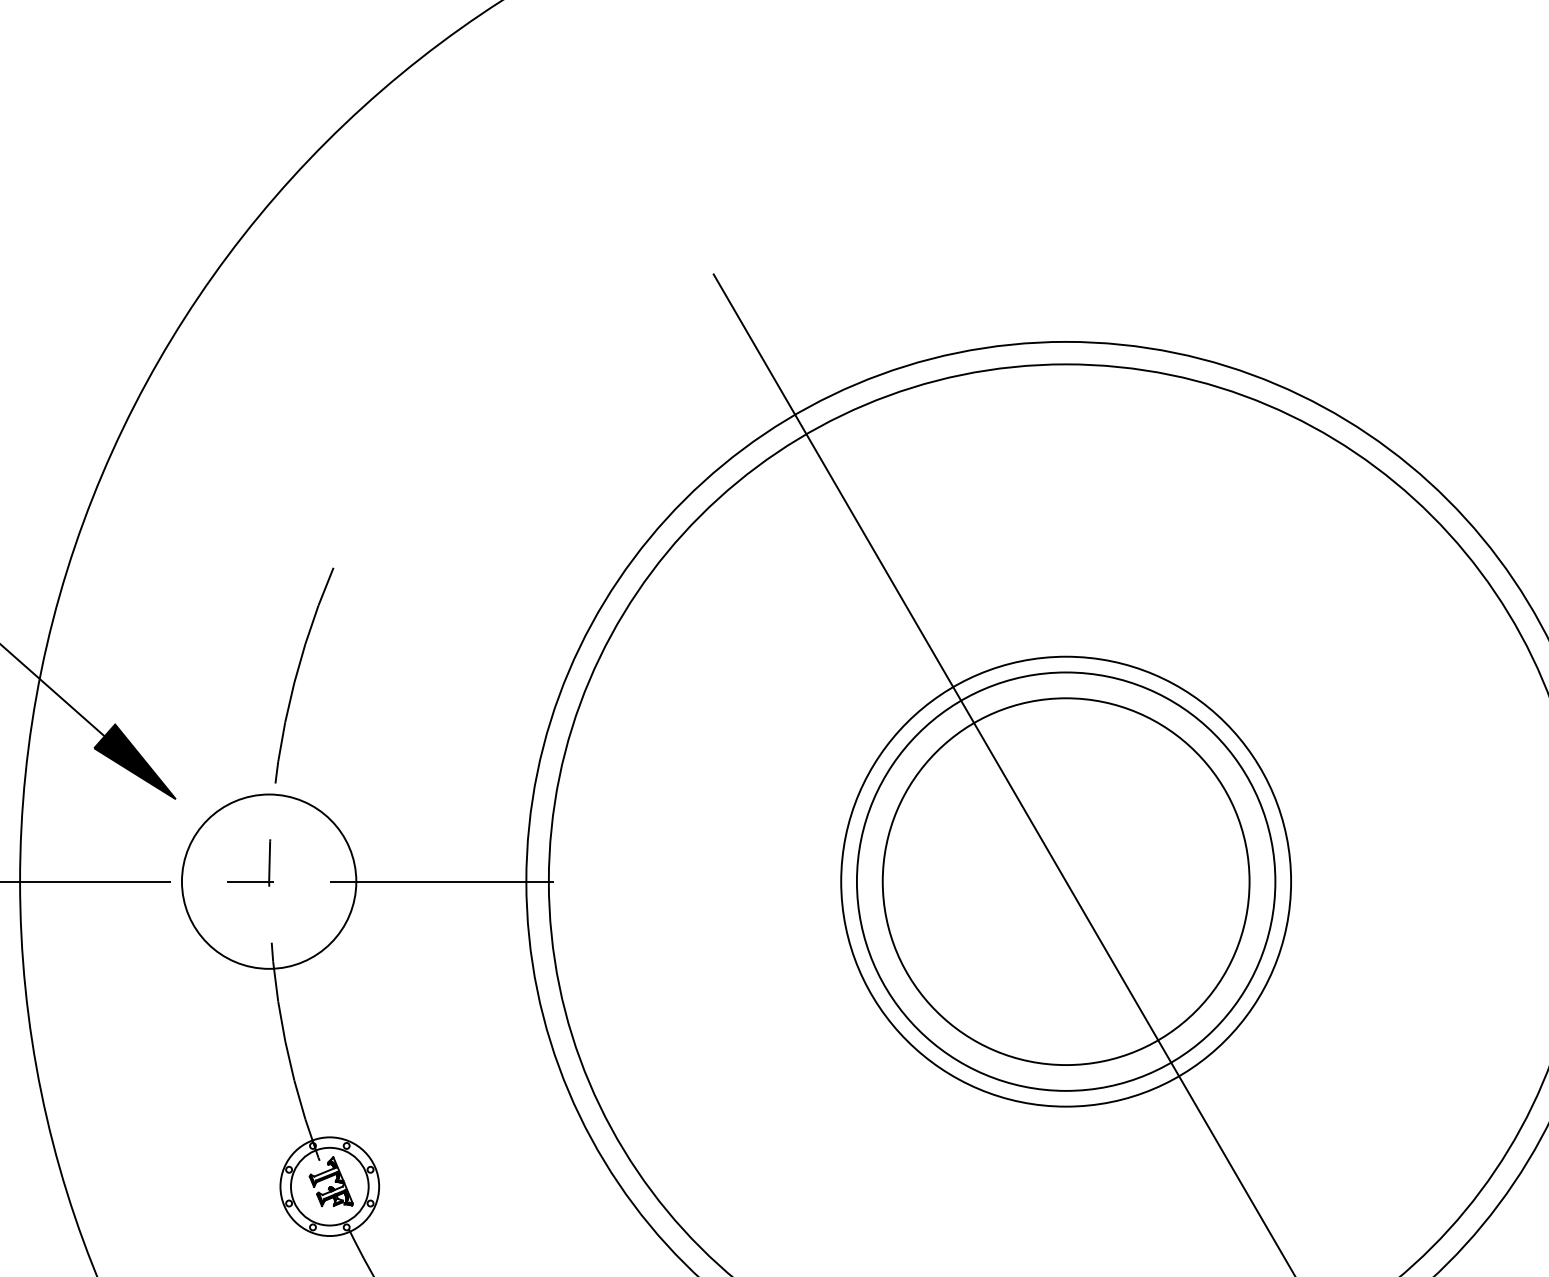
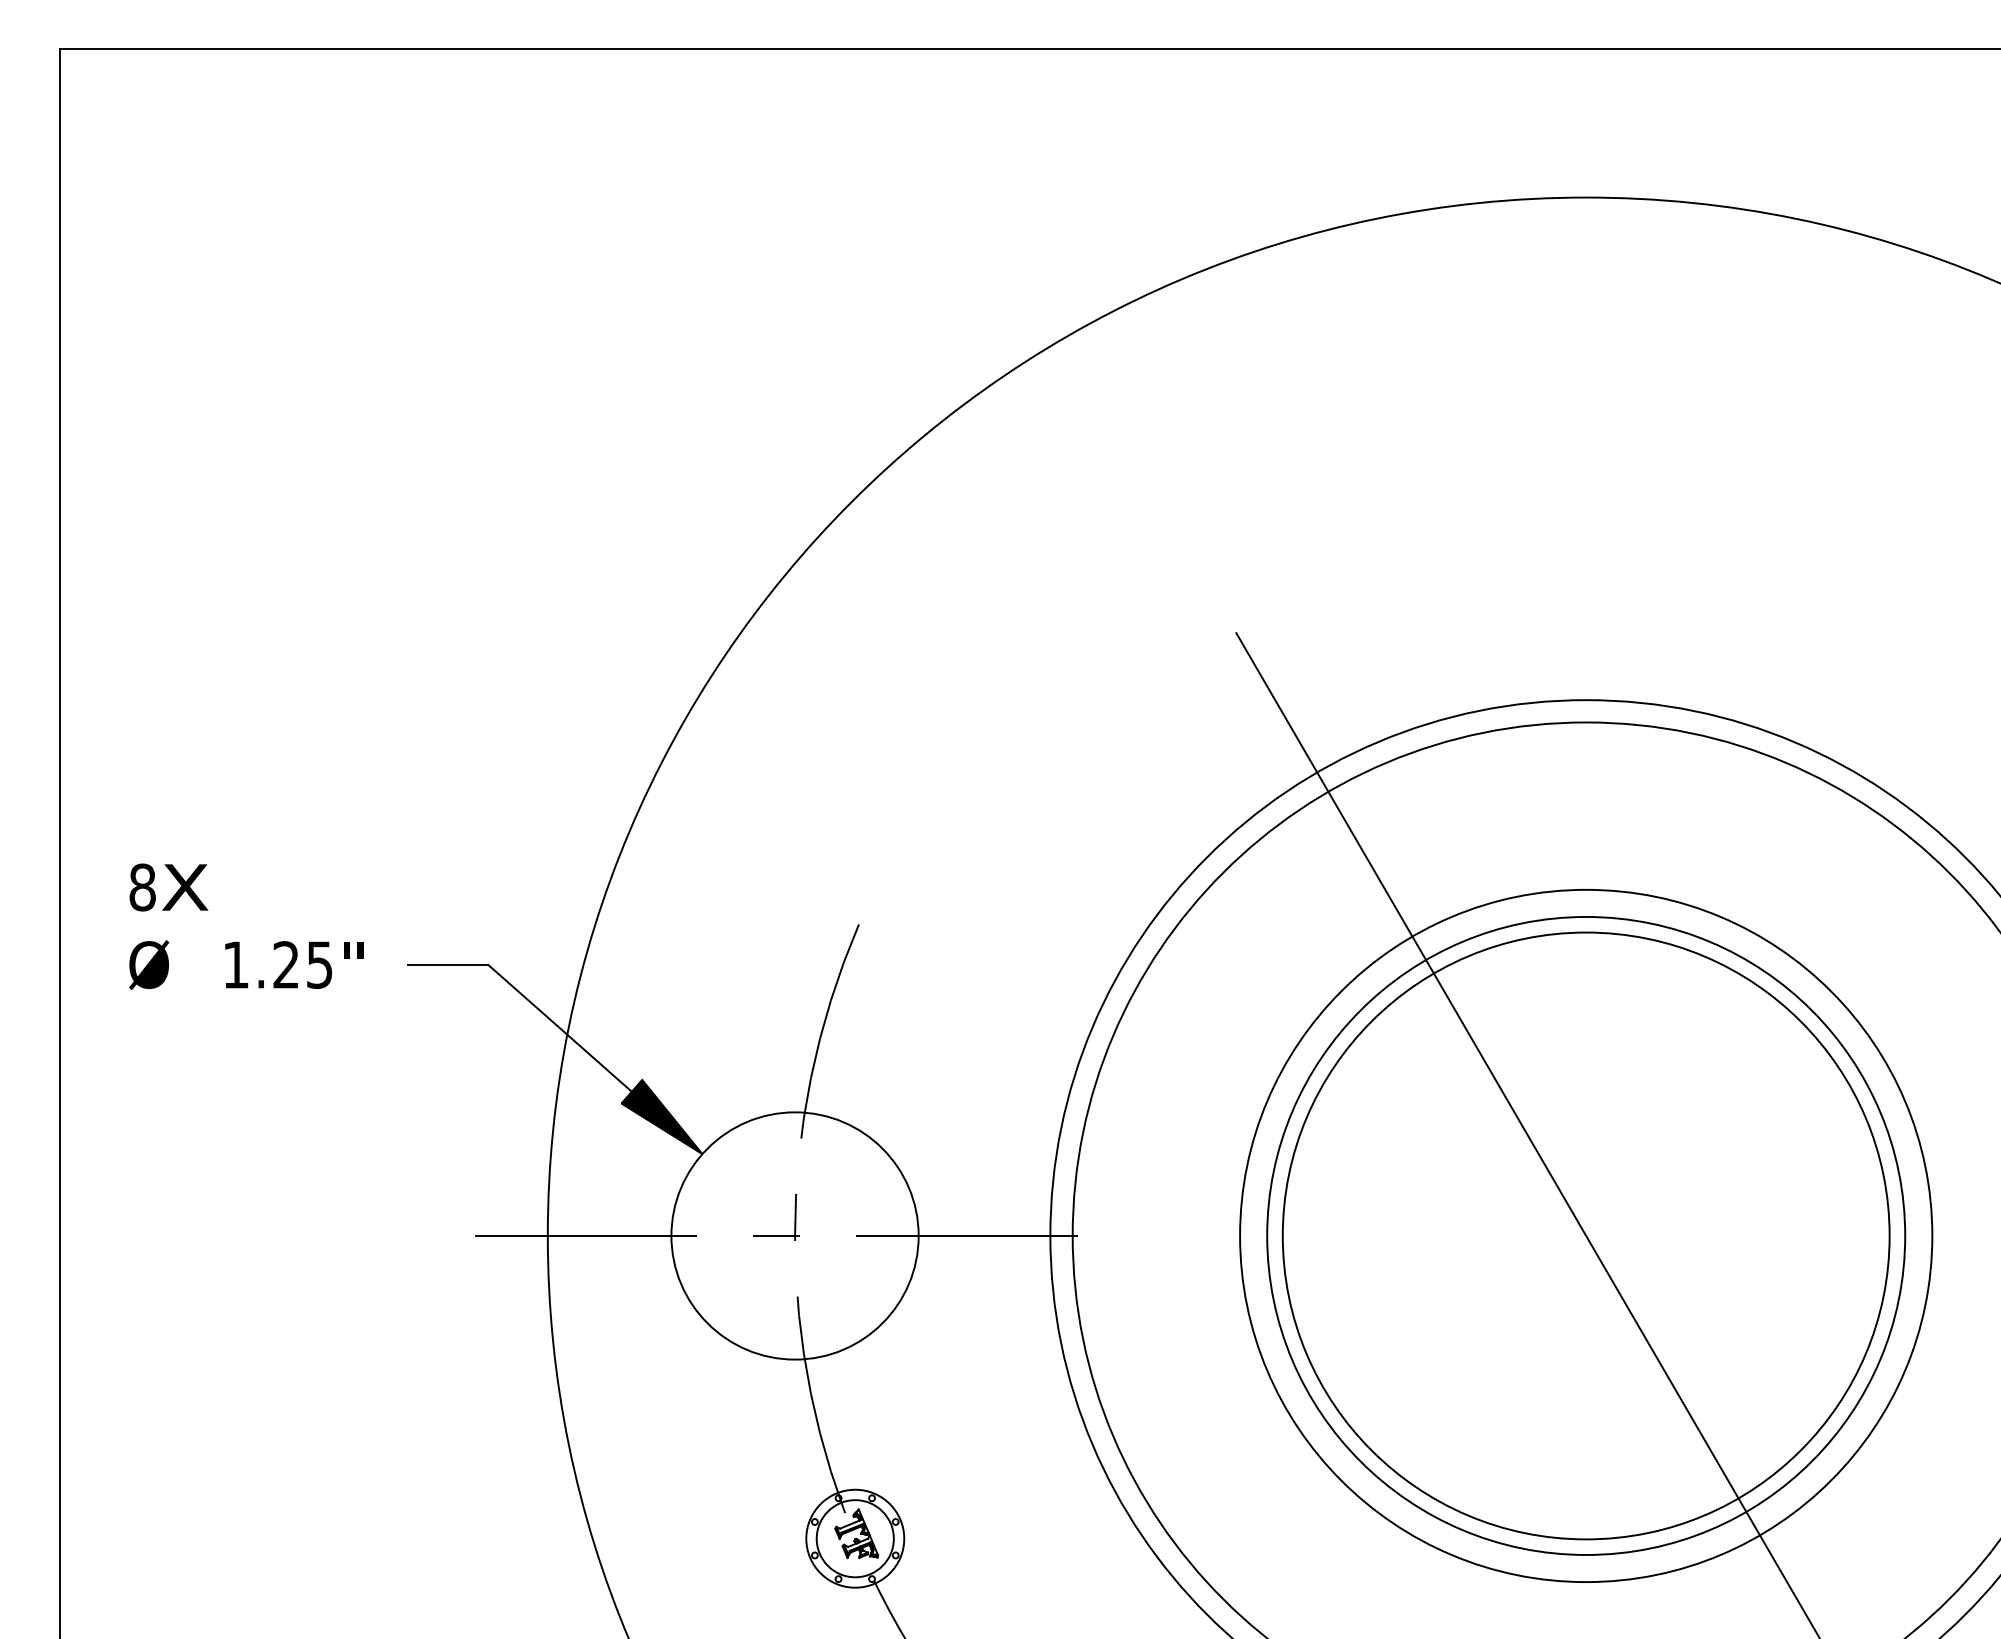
circle: (268, 881) -> (794, 1235), size x1.43
circle: (1065, 881) -> (1585, 1235), size x1.67
circle: (1066, 881) -> (1586, 1235), size x1.43
circle: (1066, 881) -> (1586, 1235), size x1.67

